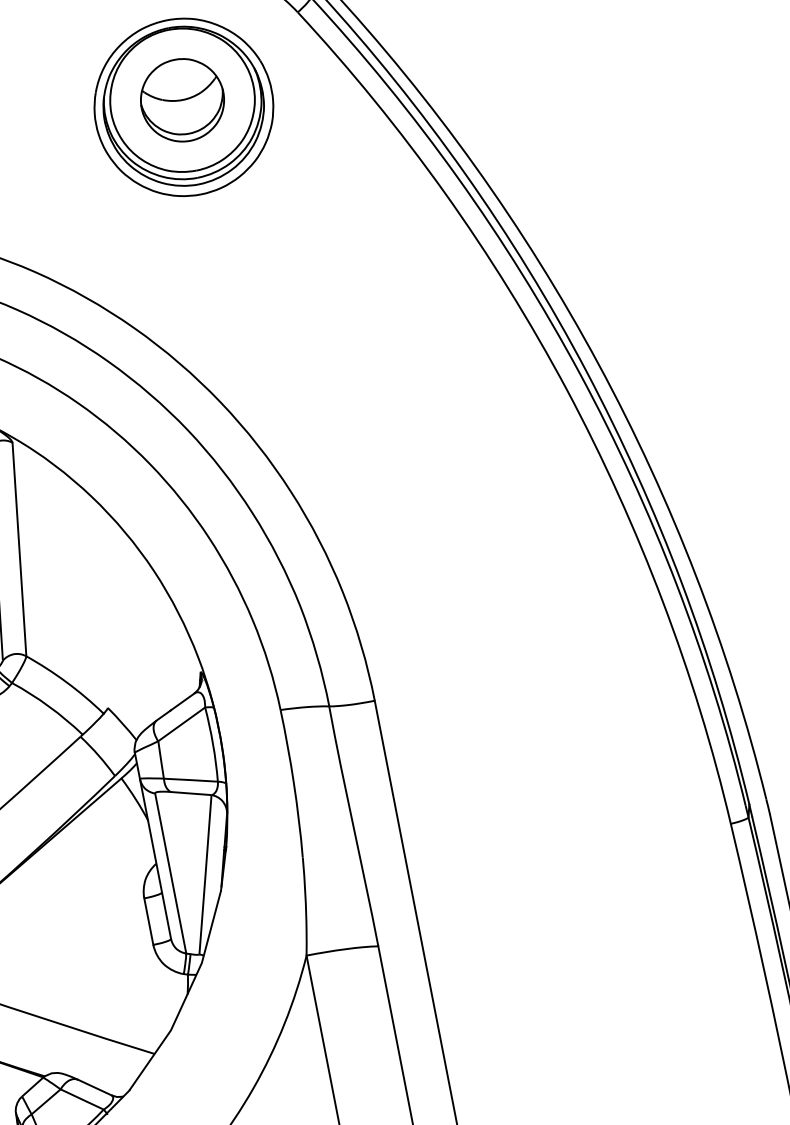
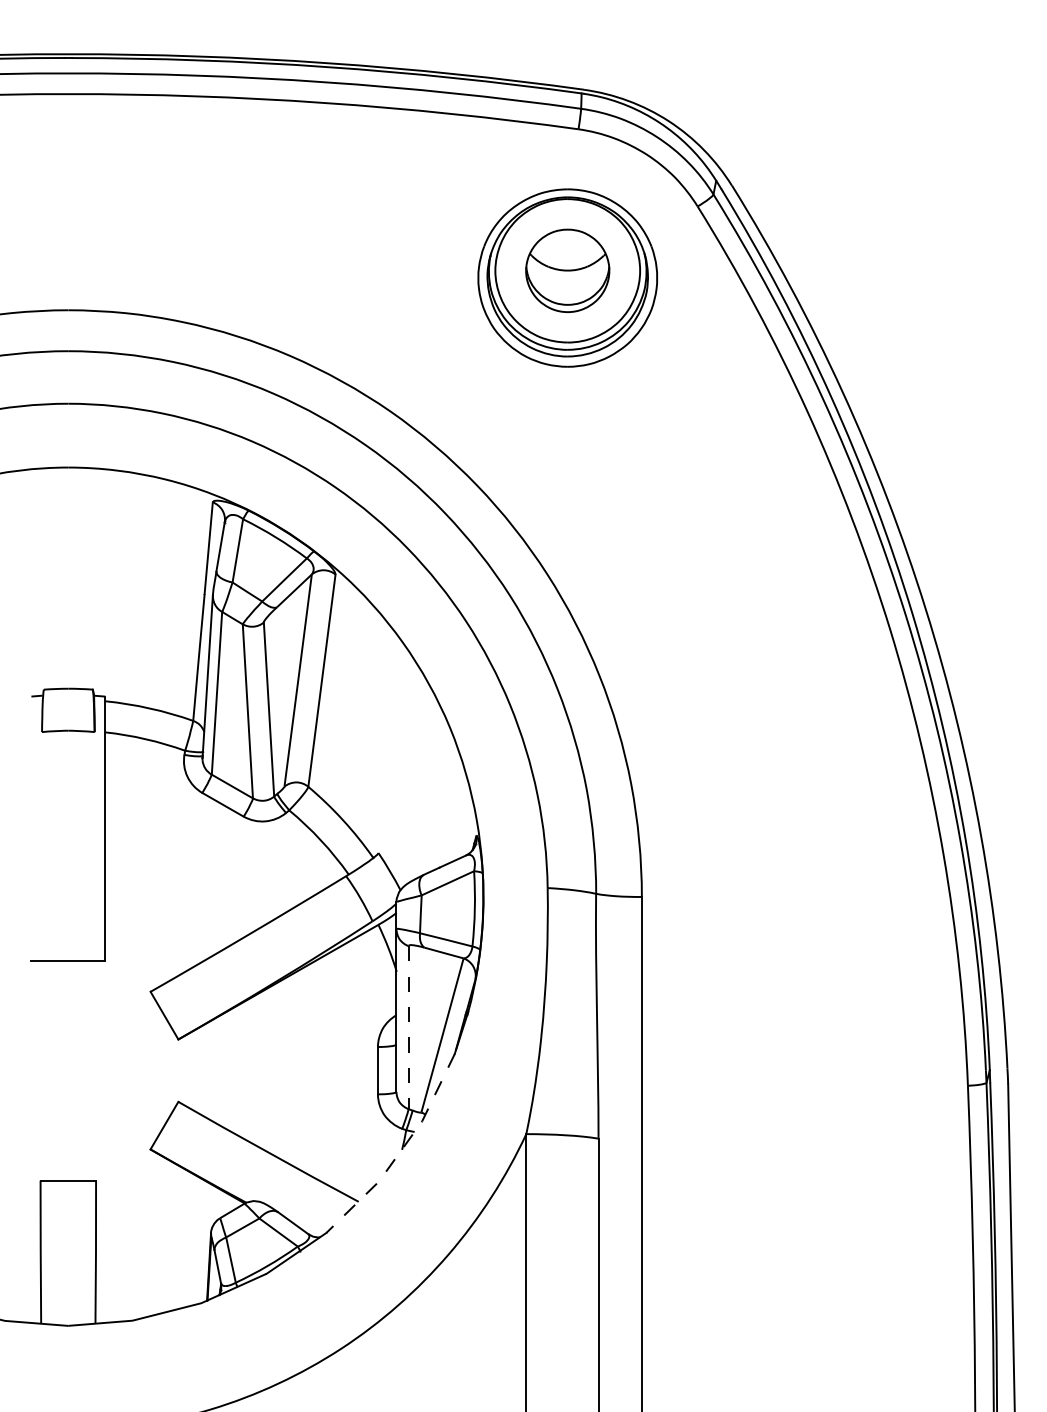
line: (170, 873) -> (408, 1027), solid -> dashed
line: (186, 996) -> (400, 1151), solid -> dashed

